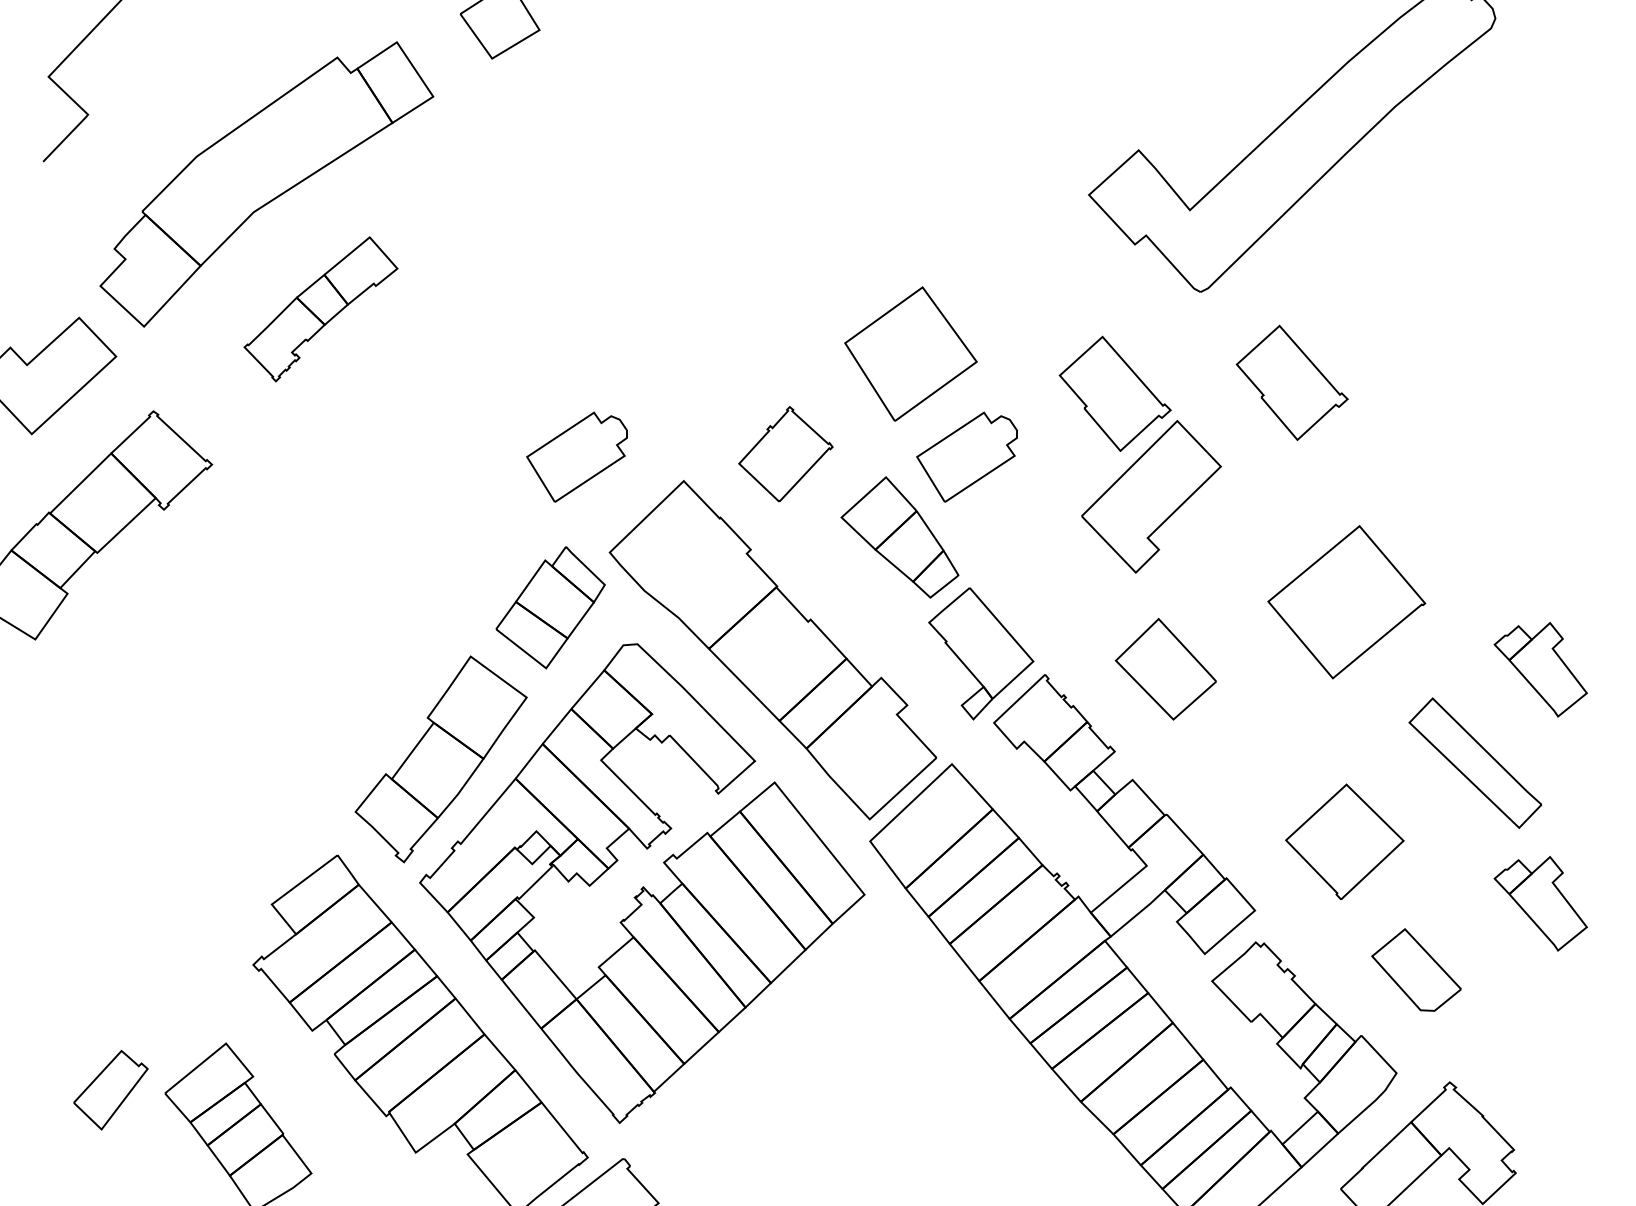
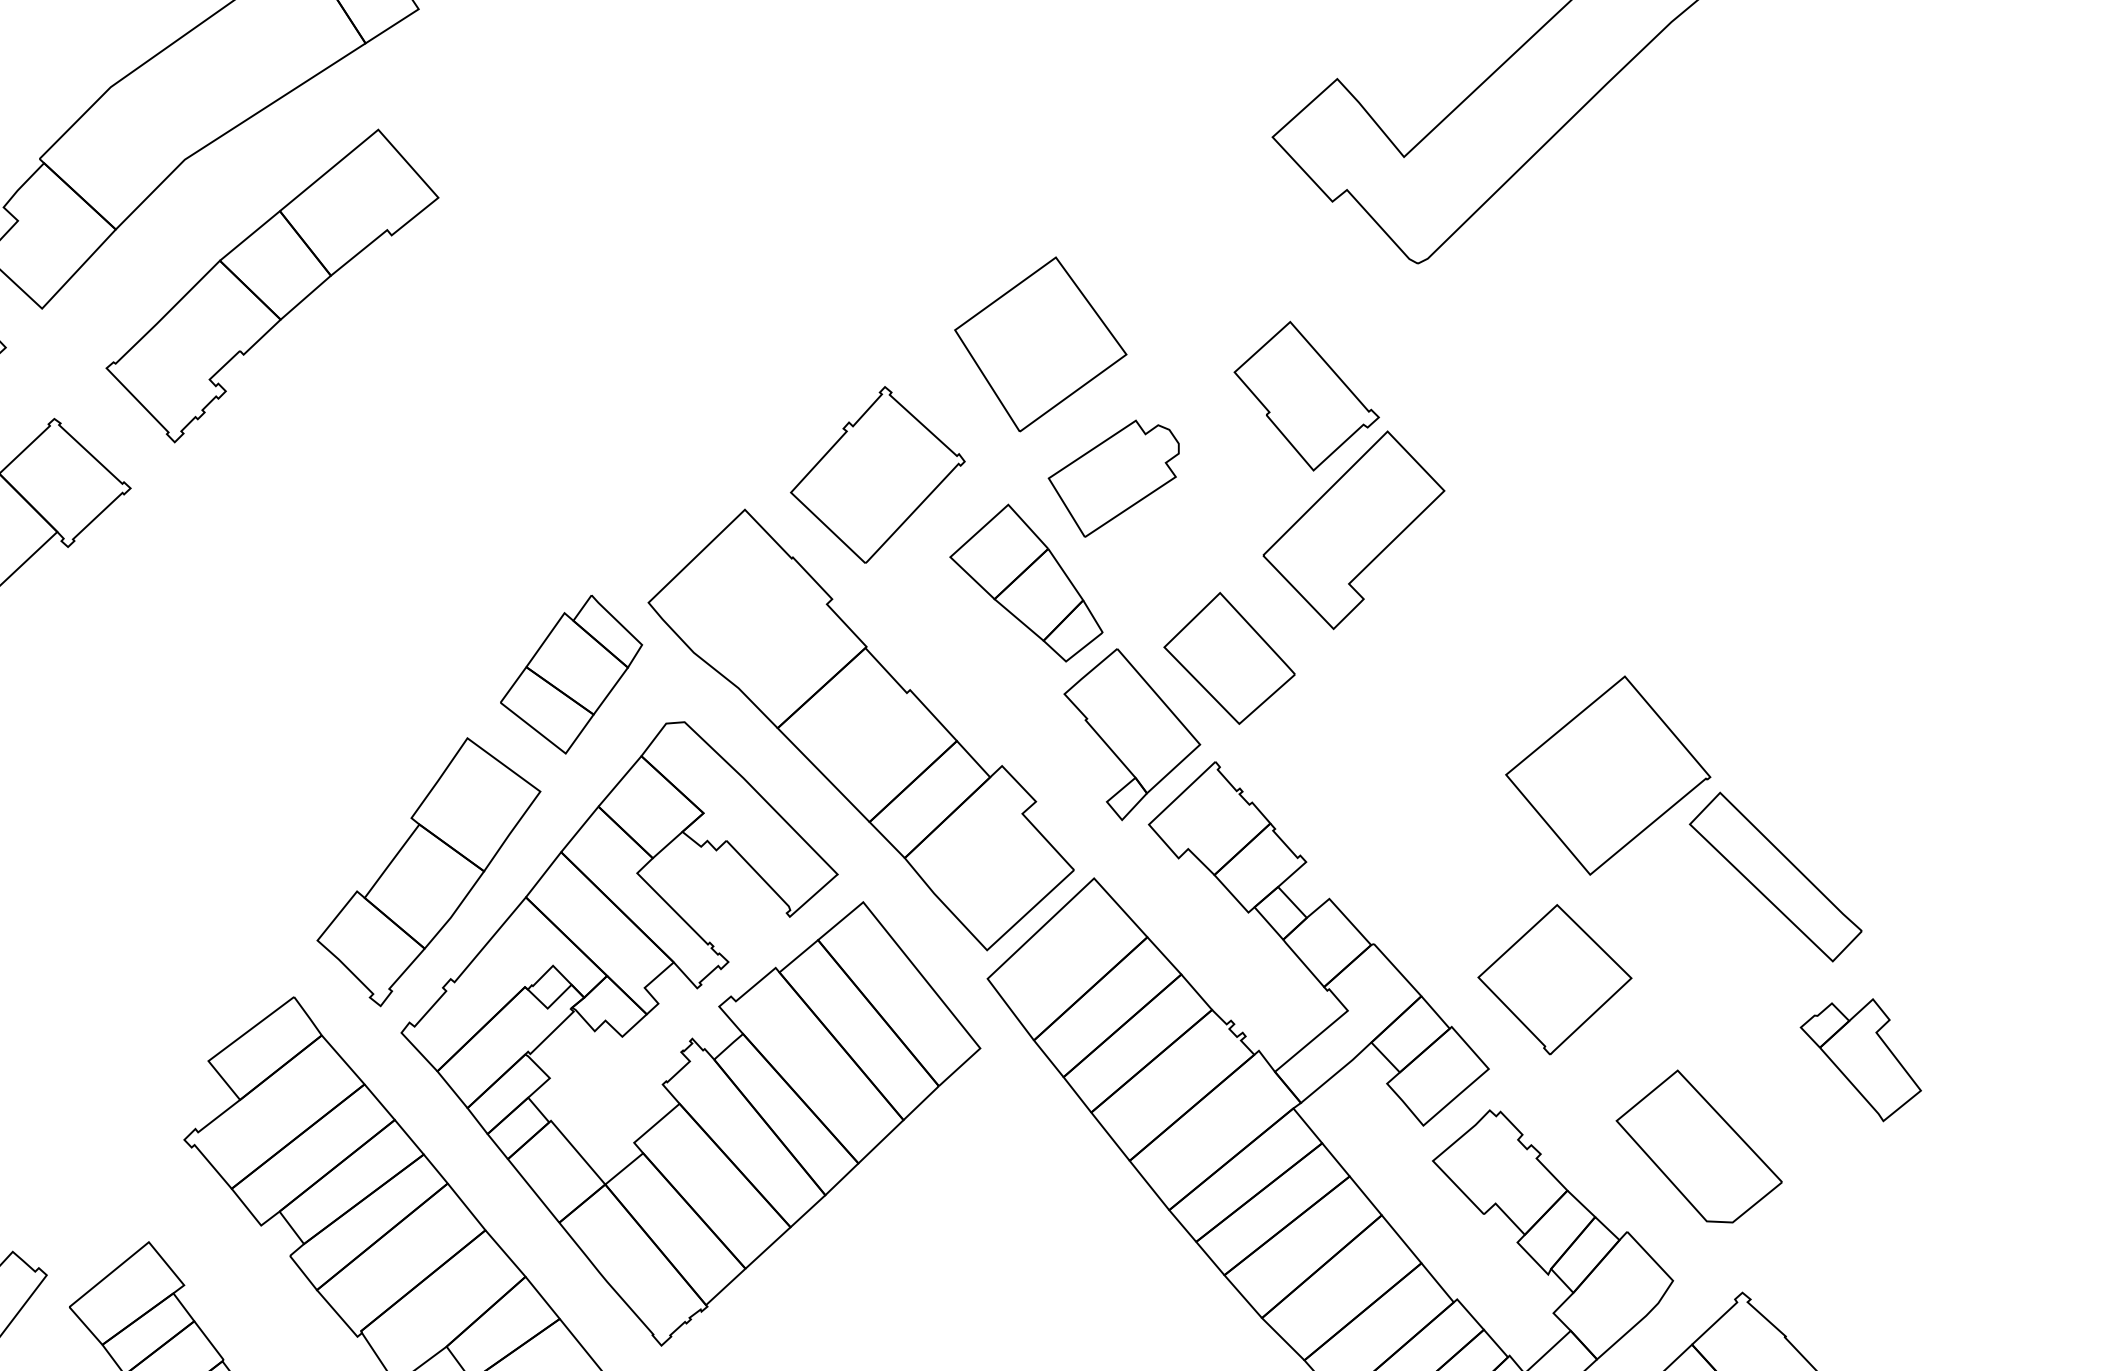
part: (320, 309) -> (271, 286), size x1.67
part: (1291, 382) -> (1536, 381), removed
part: (785, 453) -> (877, 473), size x1.43
part: (576, 456) -> (605, 477), removed
part: (1346, 602) -> (1607, 775), moved
part: (1165, 669) -> (1228, 658), moved
part: (1540, 669) -> (1860, 755), removed
part: (1344, 841) -> (1554, 979), moved
part: (1416, 969) -> (1699, 1145), size x1.43

